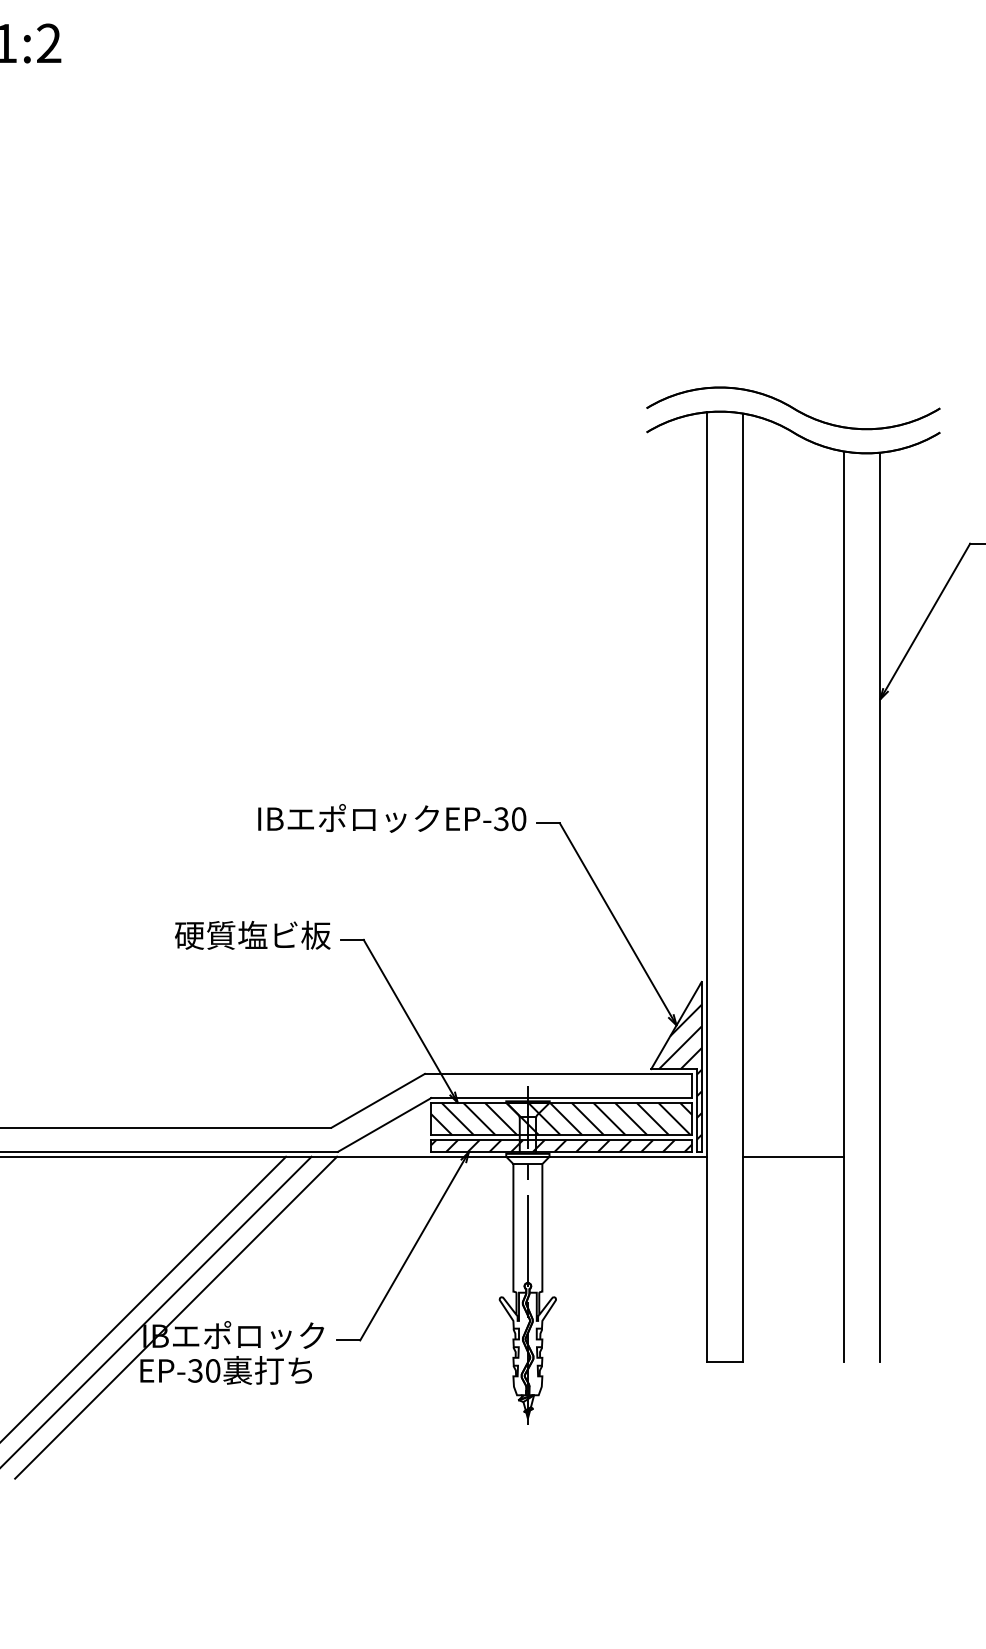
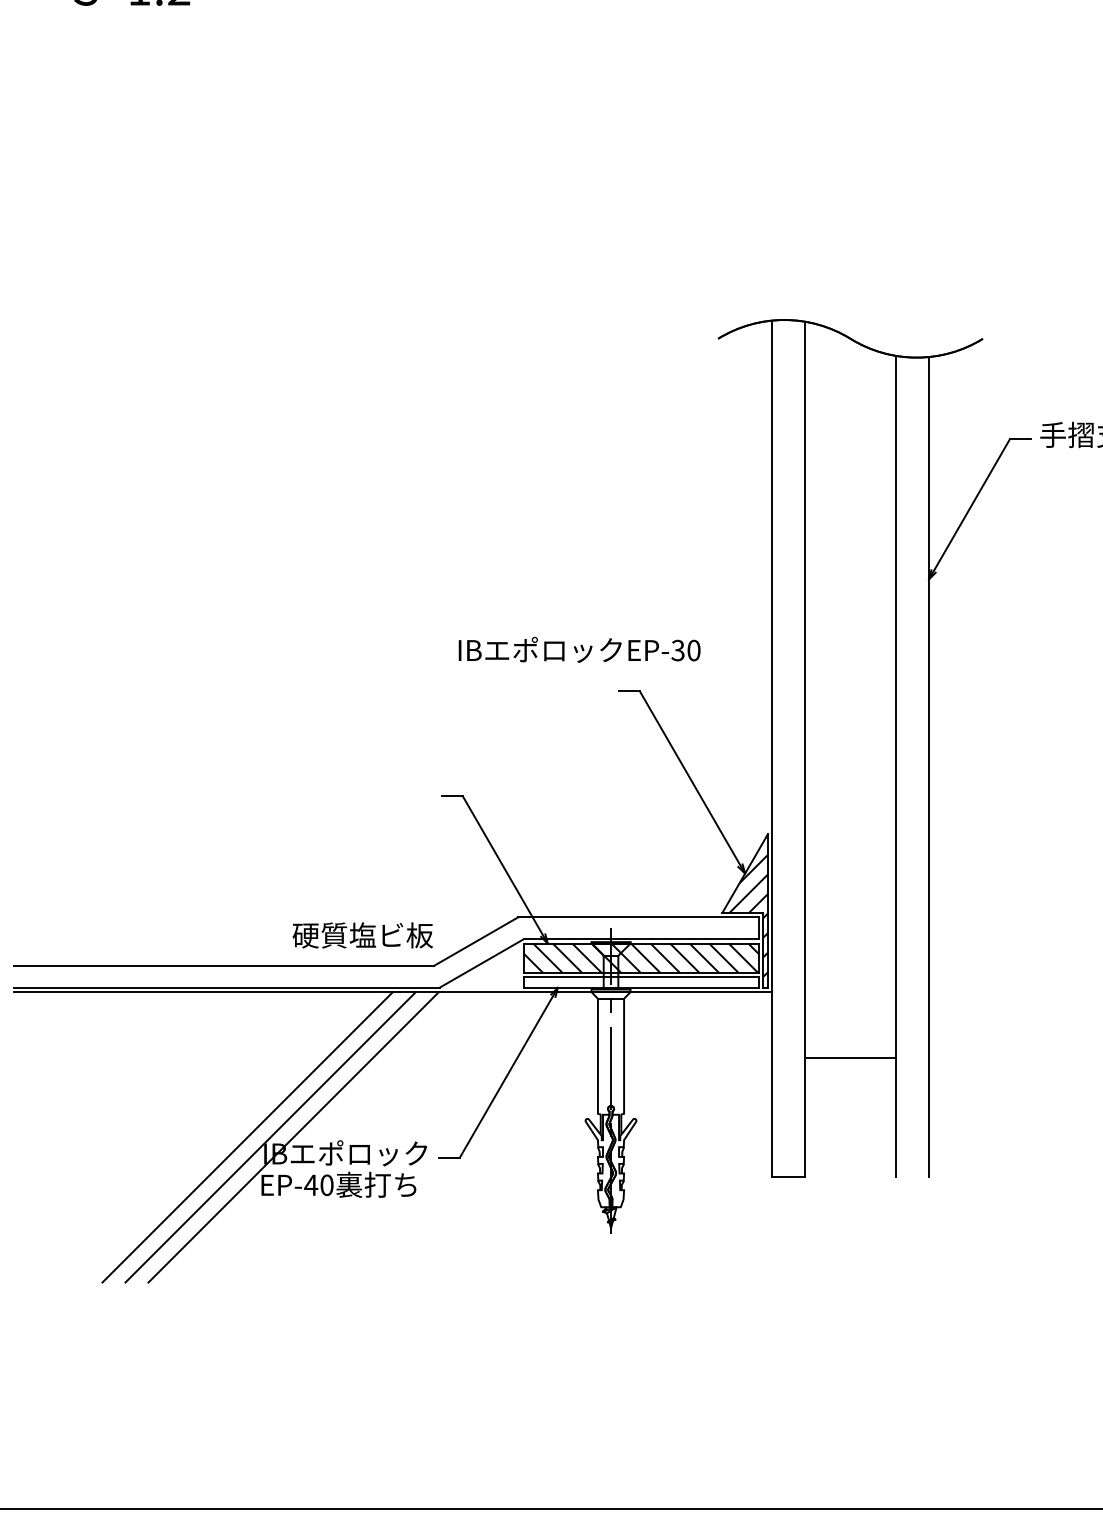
part: (793, 407) -> (850, 316), removed
text: (392, 817) -> (579, 649), moved
text: (252, 935) -> (362, 935), moved
hatch: (561, 1144) -> (641, 981), removed
line: (793, 1157) -> (850, 1058), moved
text: (195, 1371) -> (311, 1185), EP-30 -> EP-40

